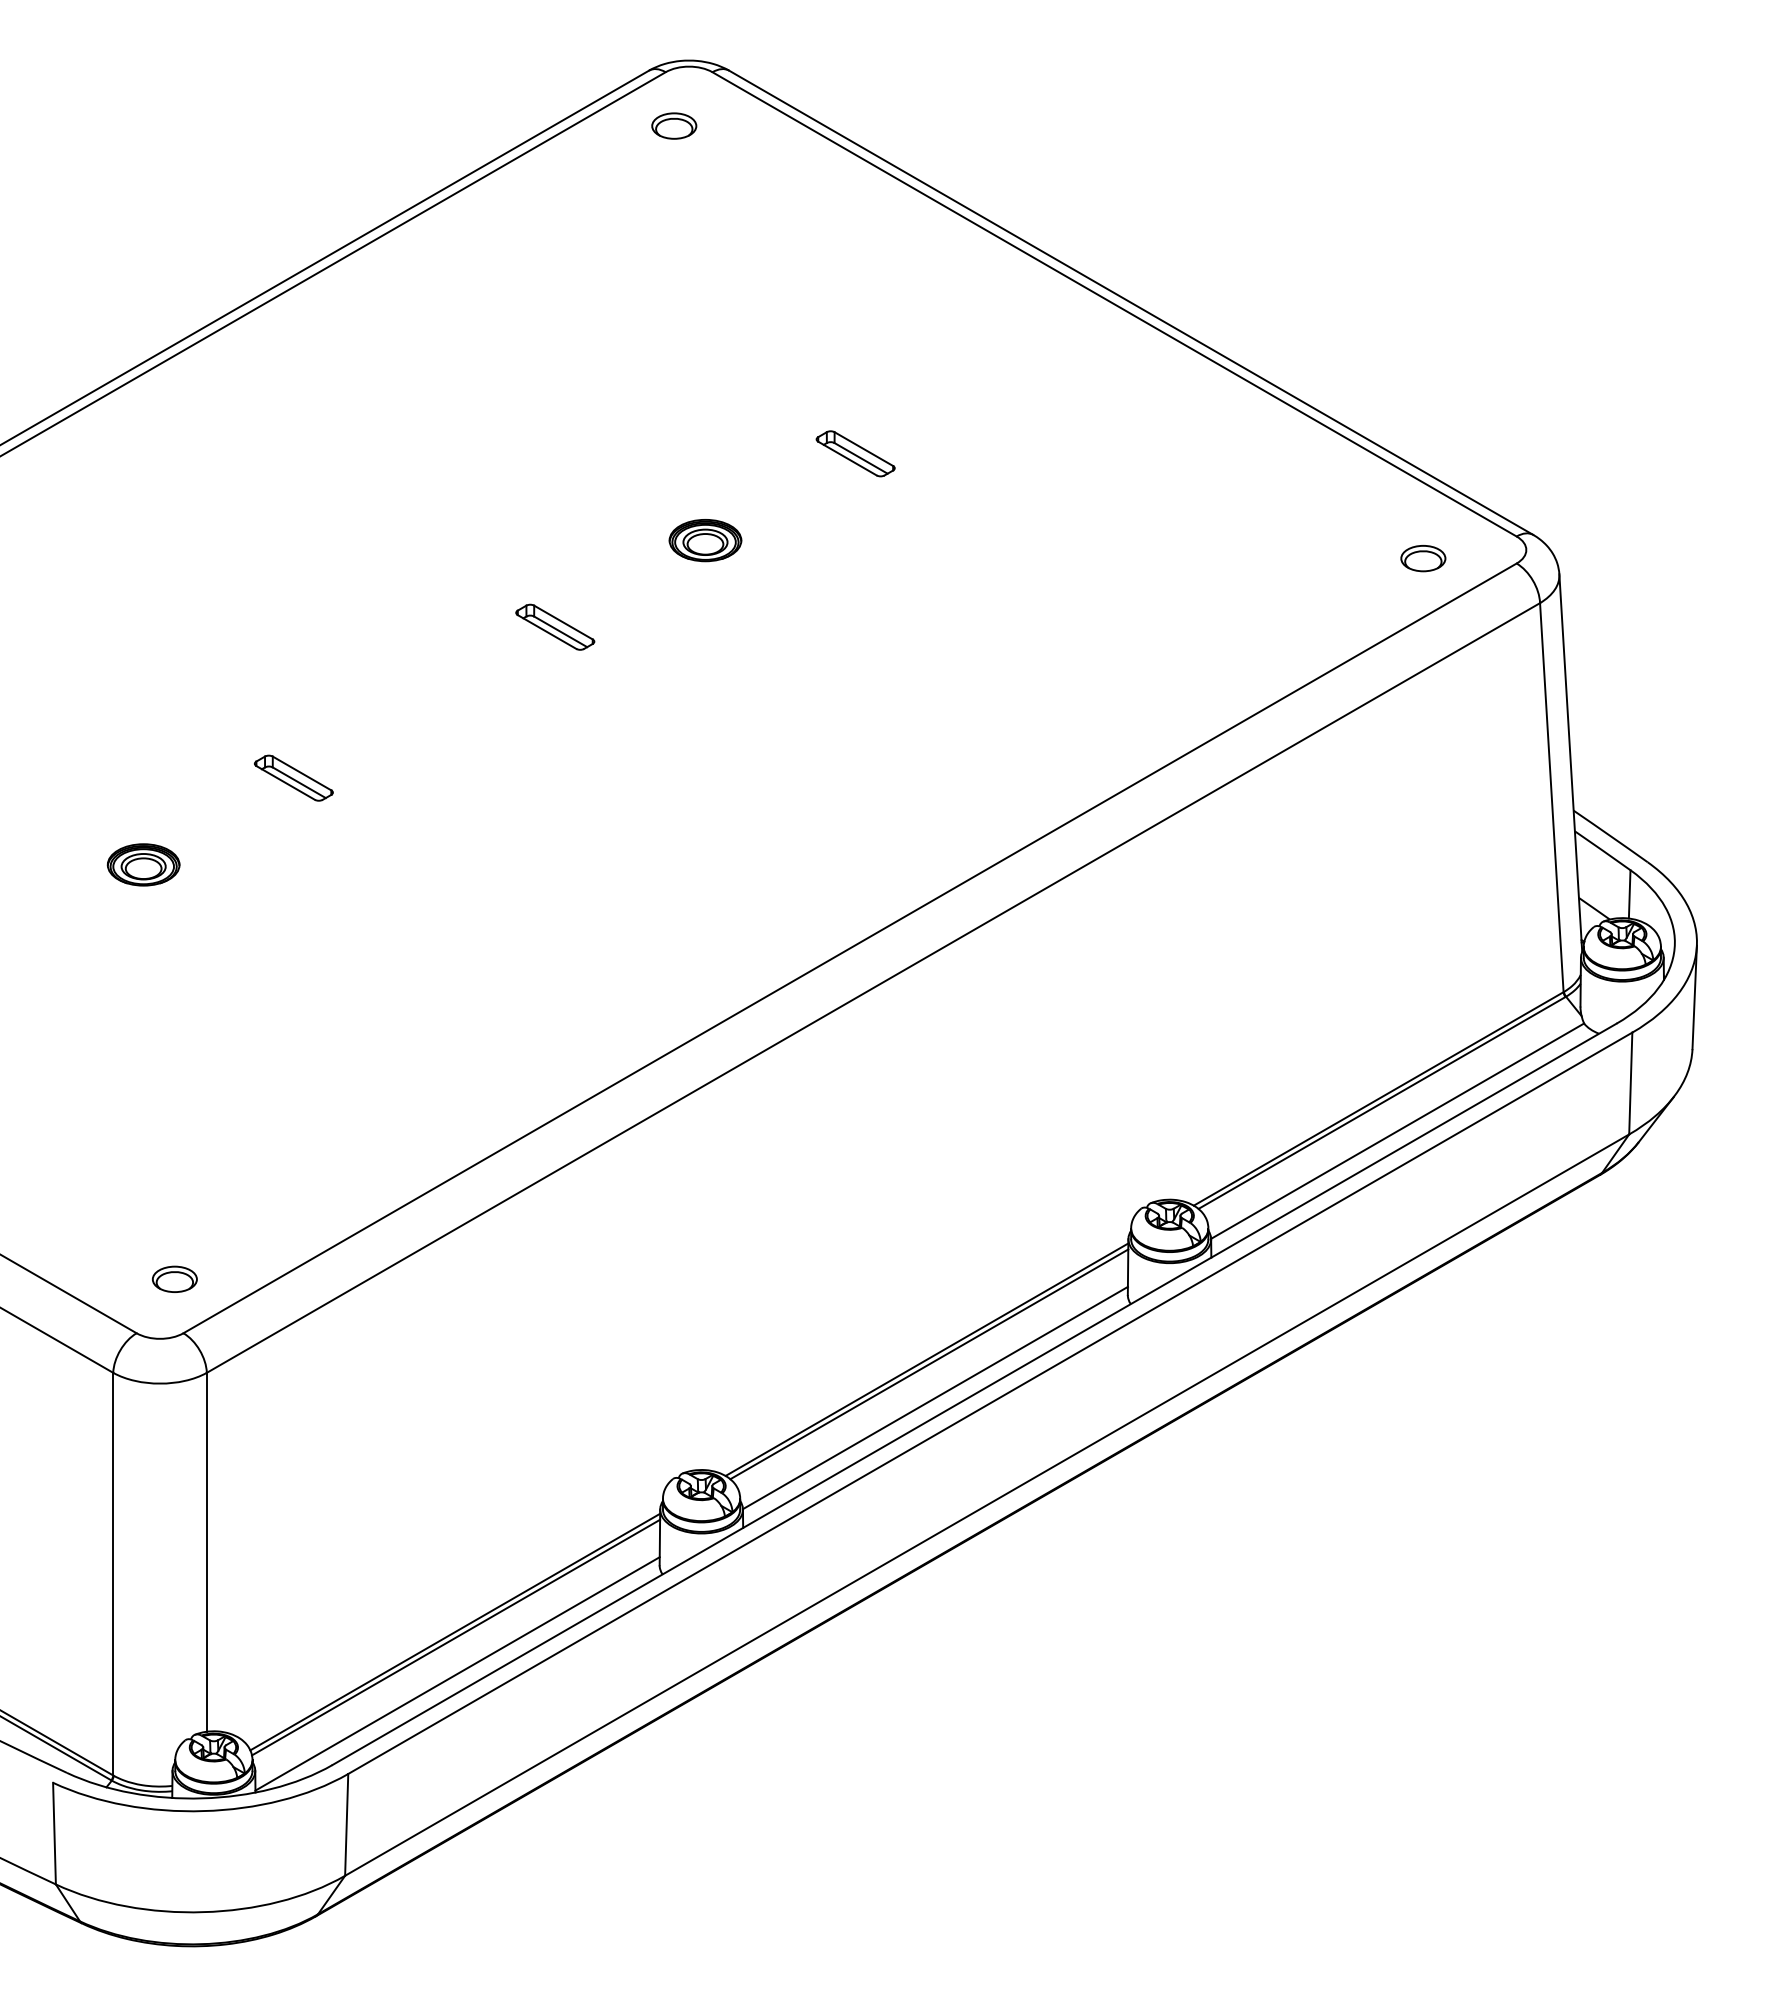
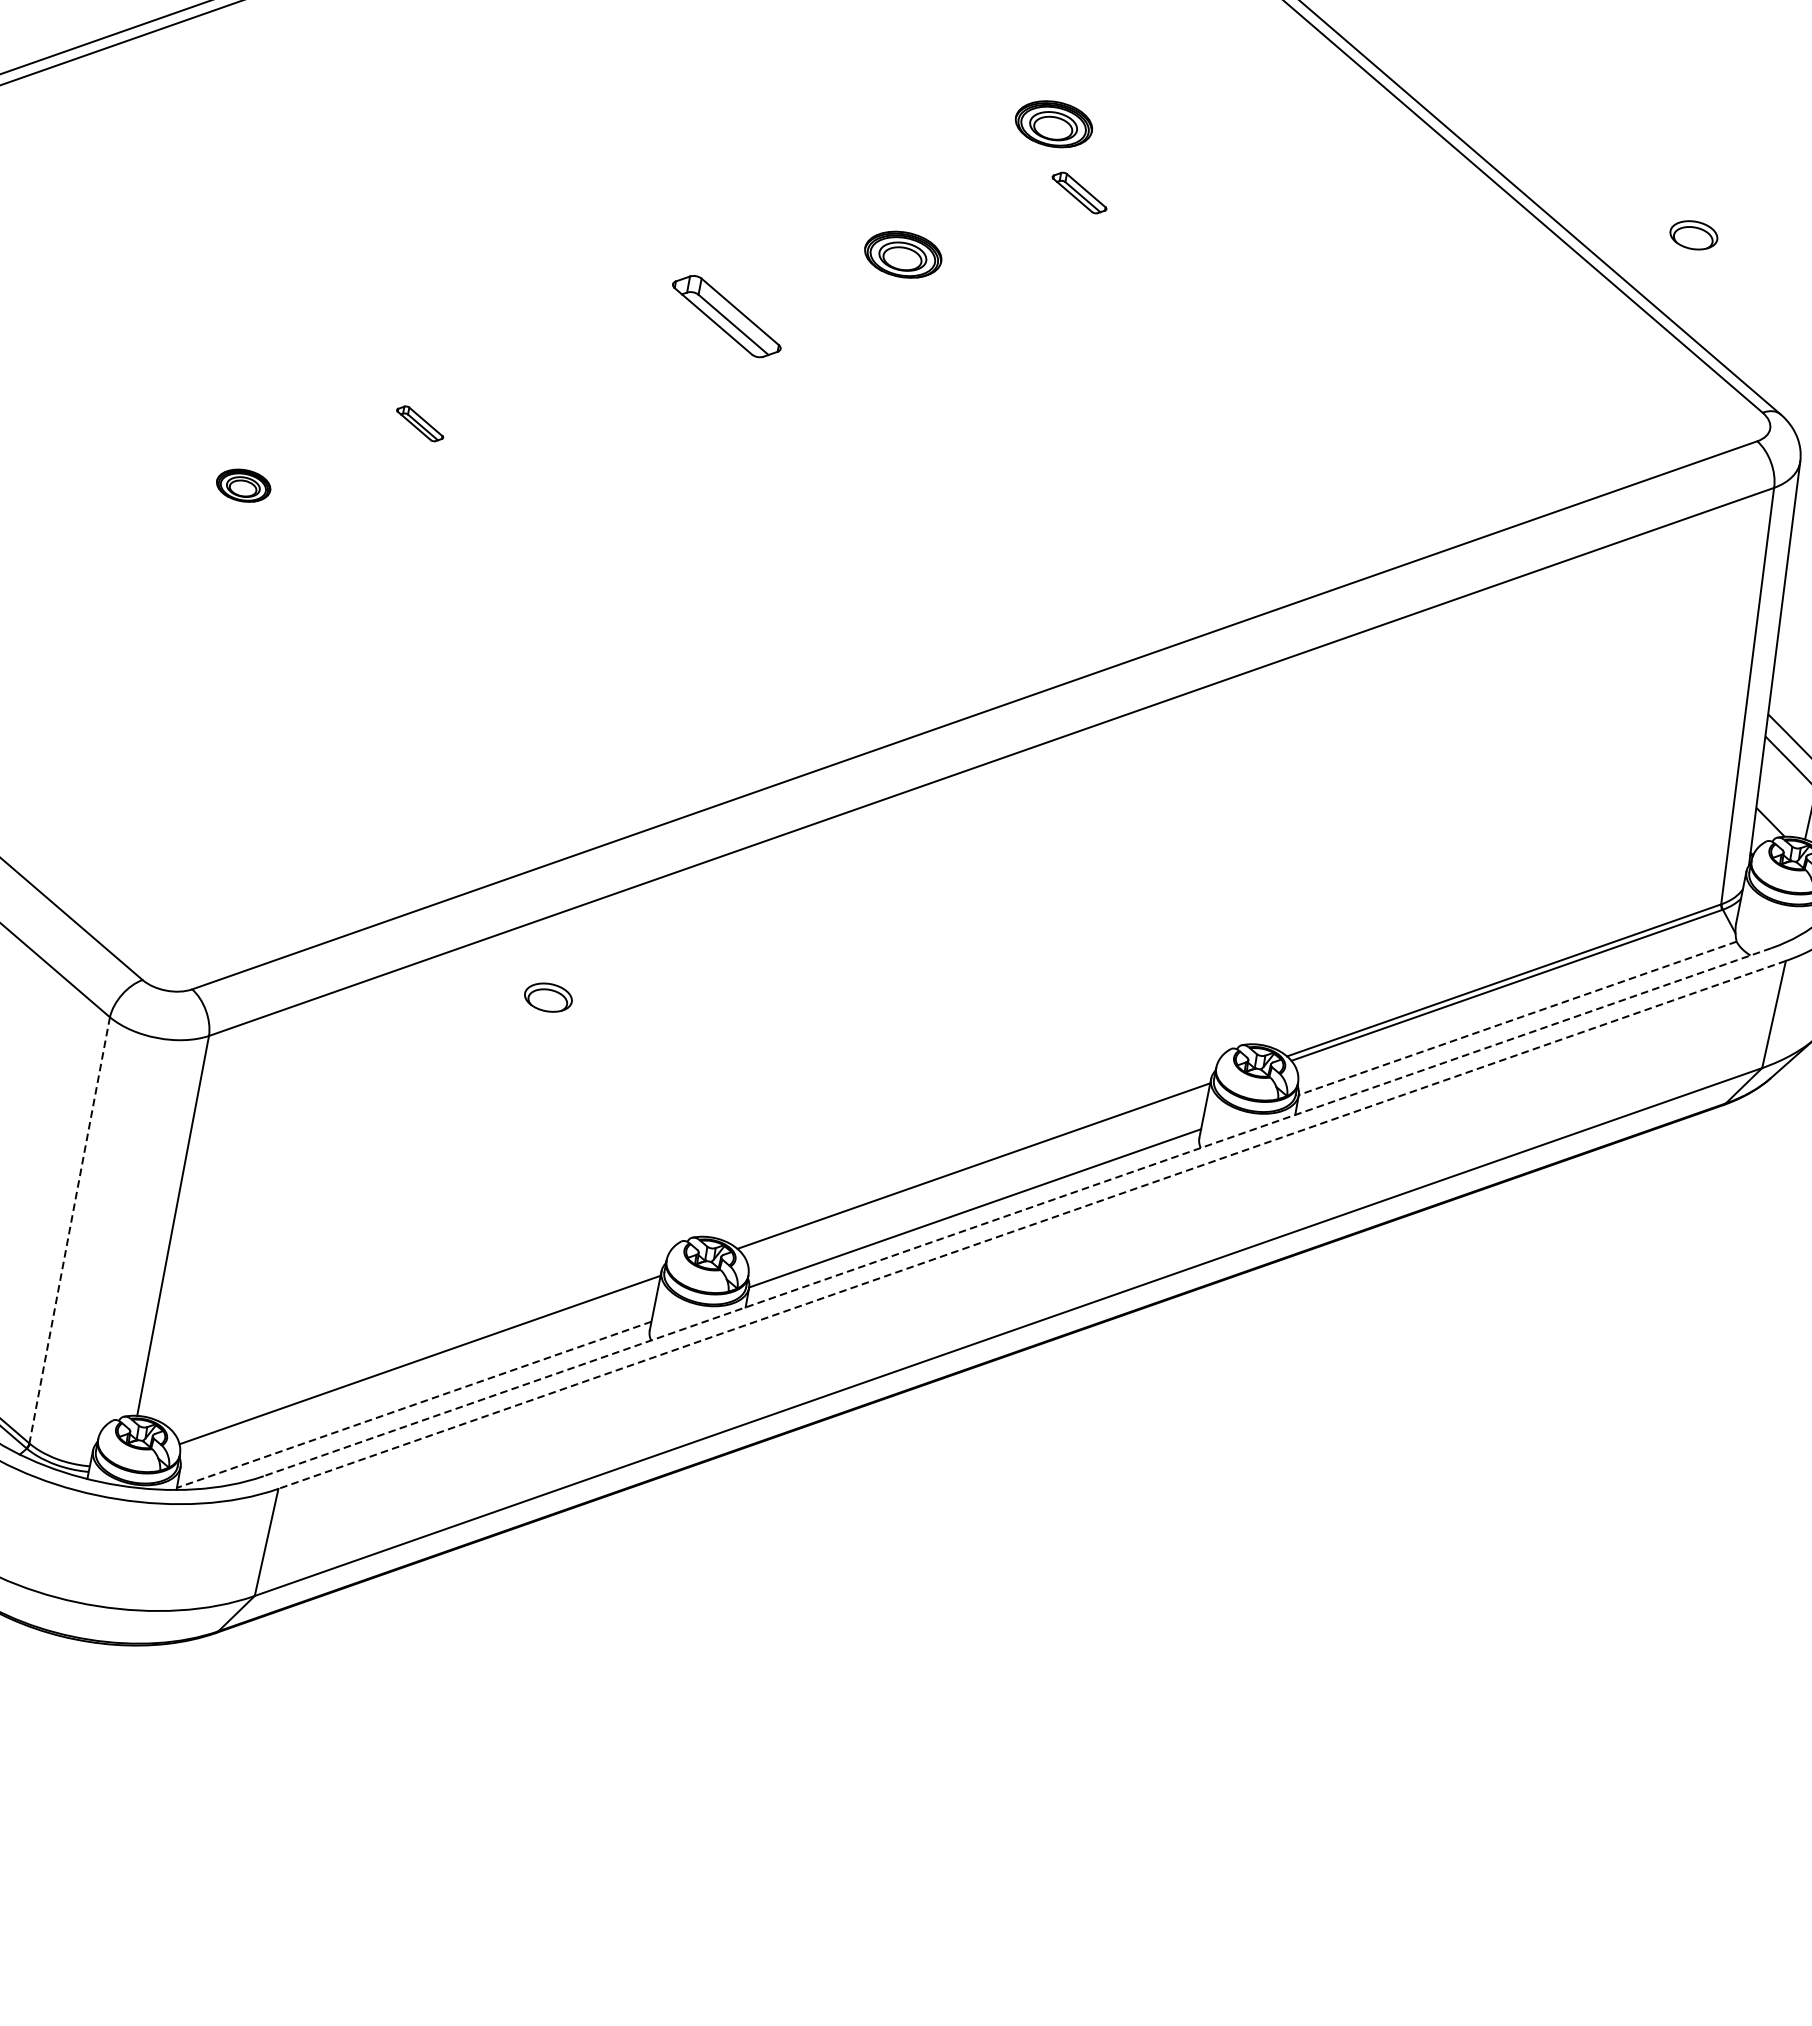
part: (820, 395) -> (1054, 124), added
part: (855, 453) -> (1079, 192), size x0.7
part: (1423, 558) -> (1694, 235), moved
part: (555, 626) -> (727, 315), size x1.4
part: (293, 777) -> (419, 423), size x0.6
part: (143, 864) -> (243, 485), size x0.7
line: (1397, 1131) -> (1517, 1018), solid -> dashed
part: (174, 1278) -> (548, 996), moved
line: (929, 1364) -> (975, 1171), removed
line: (974, 1394) -> (1017, 1212), solid -> dashed
line: (989, 1403) -> (1031, 1224), solid -> dashed
line: (113, 1574) -> (69, 1230), solid -> dashed
line: (456, 1637) -> (420, 1366), removed
line: (457, 1674) -> (413, 1405), solid -> dashed

